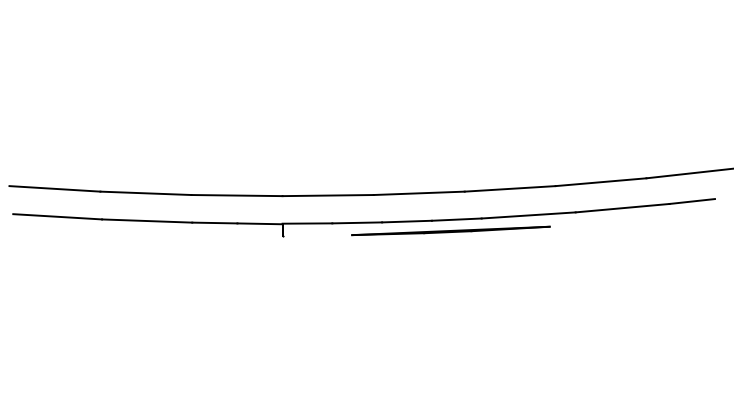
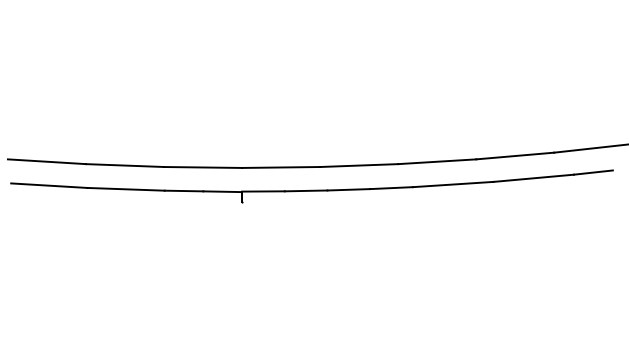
line: (450, 230) -> (386, 197), removed

